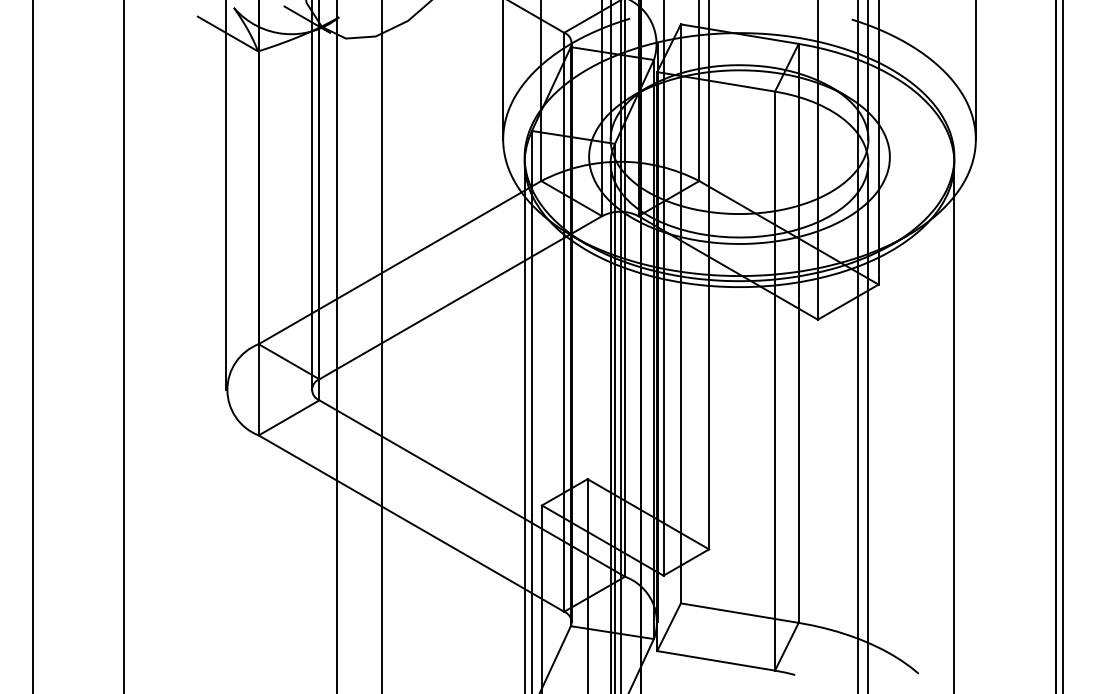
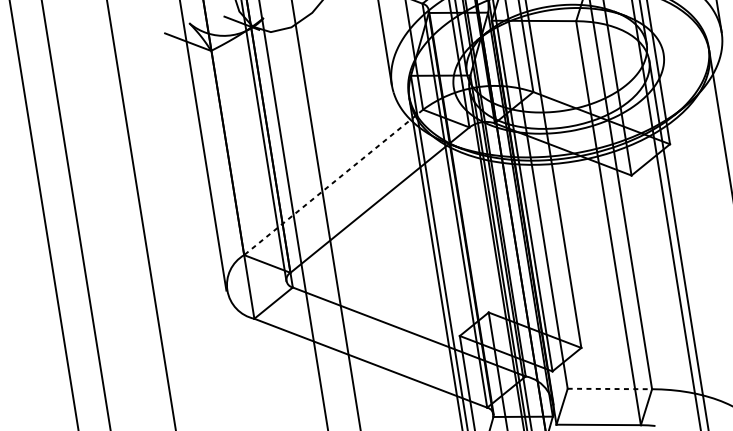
line: (399, 262) -> (333, 182), solid -> dashed
line: (739, 613) -> (609, 389), solid -> dashed

